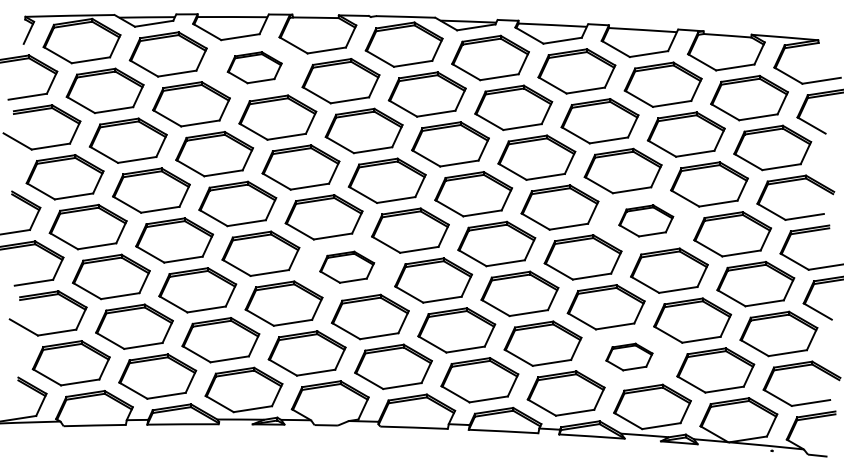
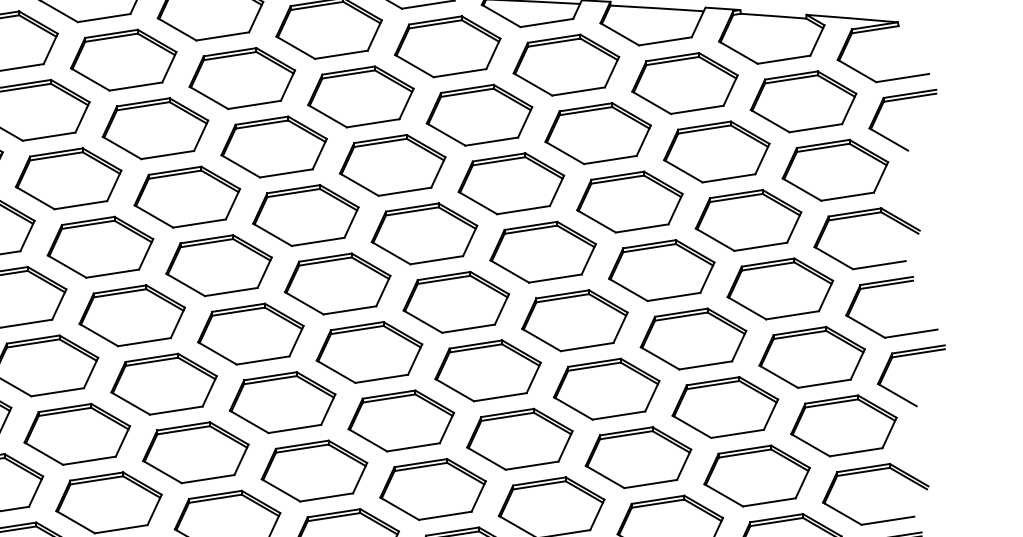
part: (254, 67) -> (123, 59), size x1.43
part: (645, 220) -> (660, 270), size x1.43
part: (346, 267) -> (249, 334), size x1.43
part: (629, 356) -> (638, 456), size x1.67

